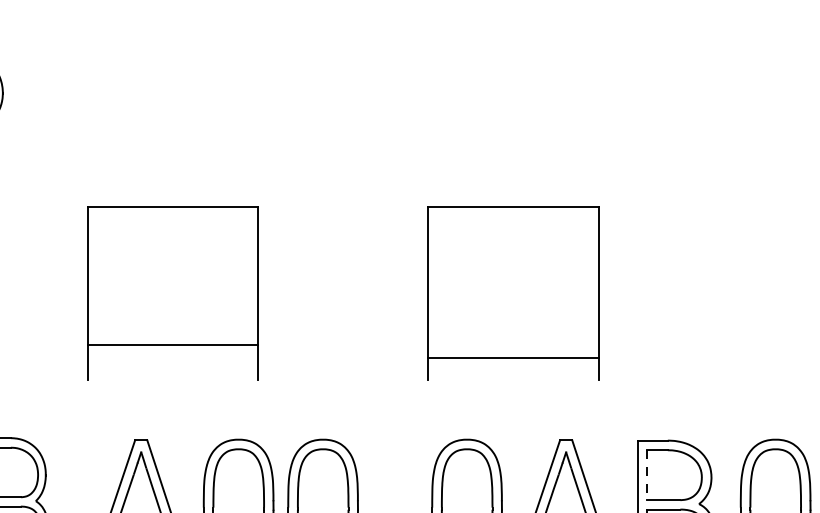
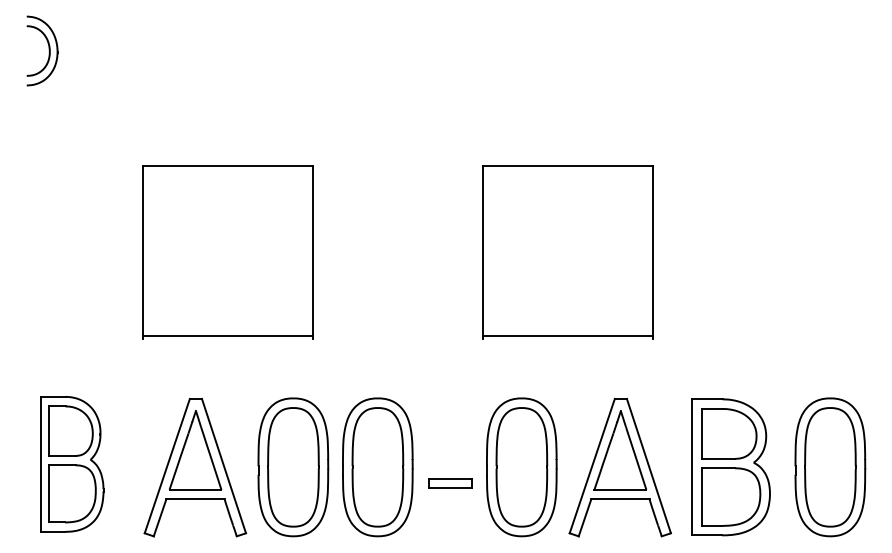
line: (172, 344) -> (227, 335), moved
line: (513, 357) -> (568, 335), moved
line: (646, 474) -> (701, 433), dashed -> solid

